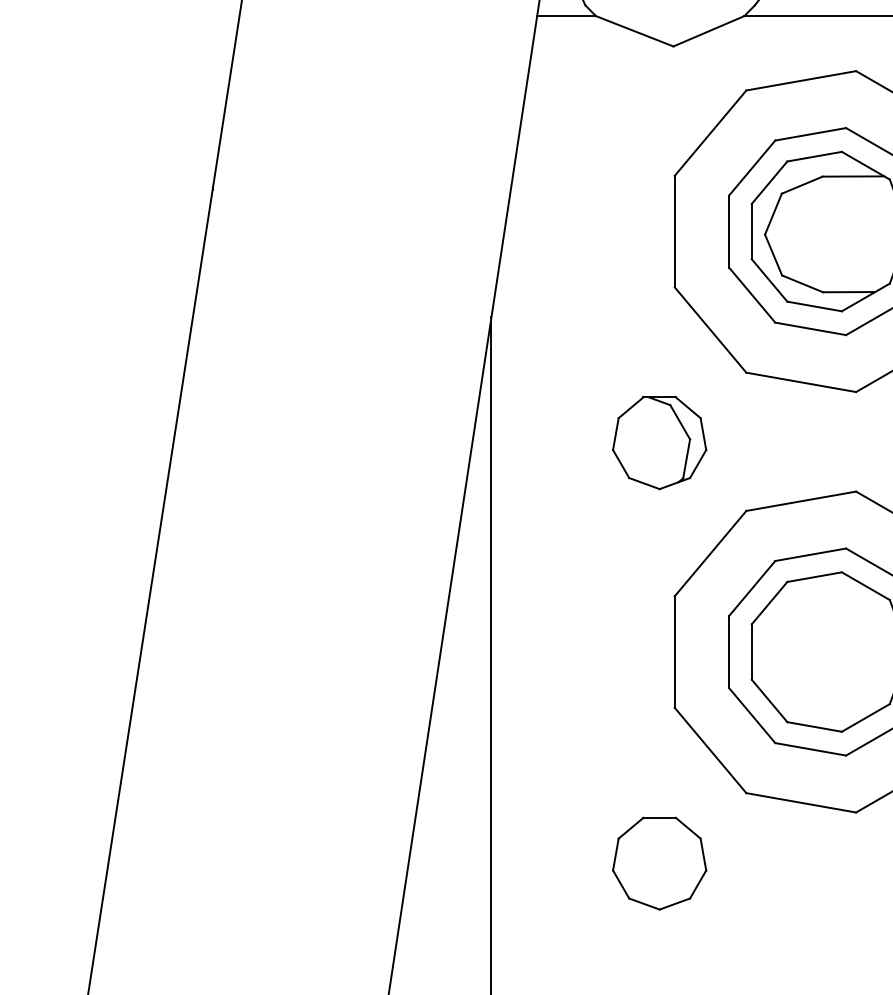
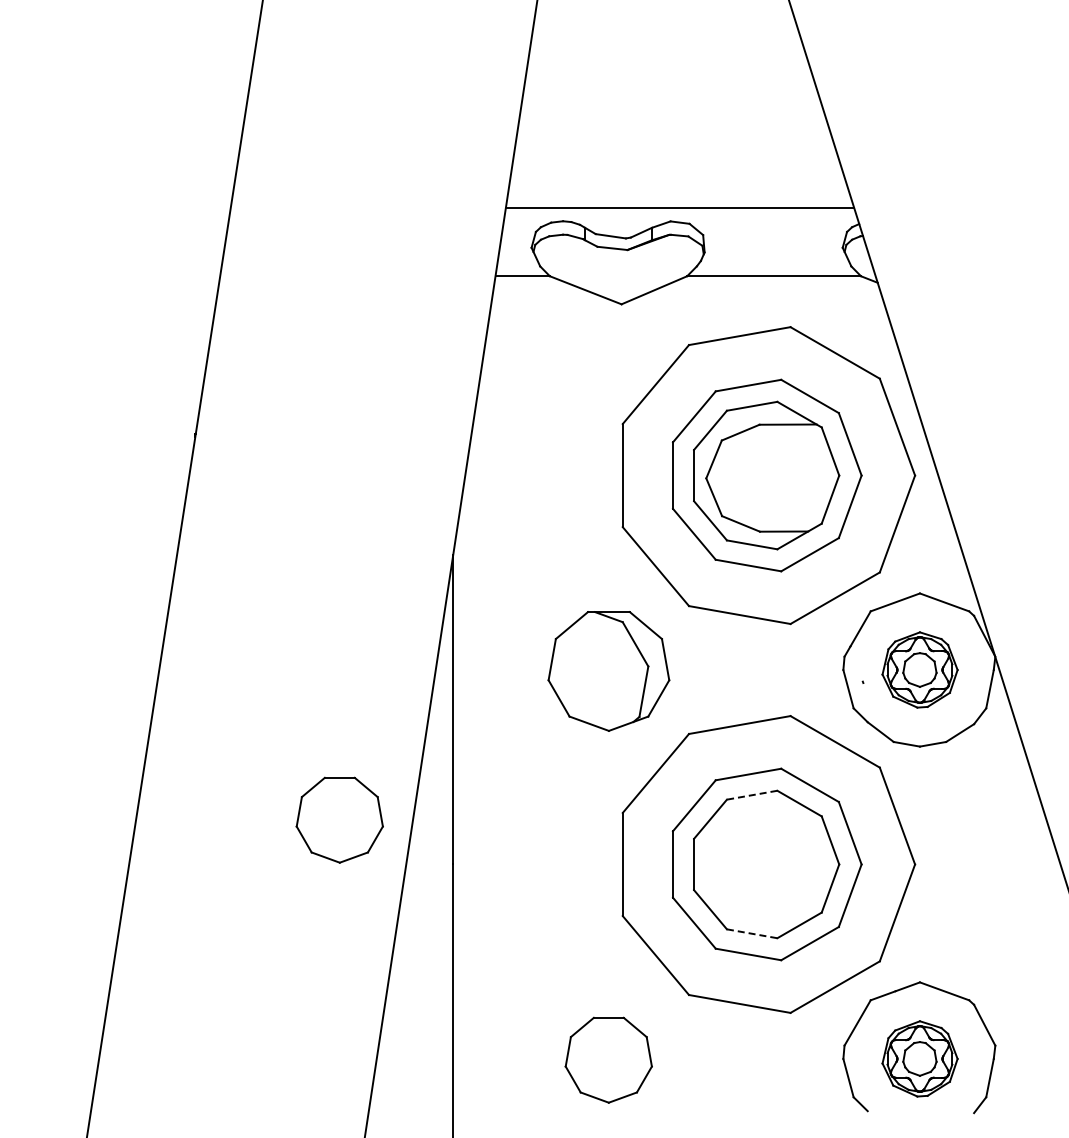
part: (659, 442) -> (608, 670), size x1.4
line: (814, 577) -> (752, 795), solid -> dashed
part: (368, 603) -> (339, 819), added
line: (814, 726) -> (752, 933), solid -> dashed

